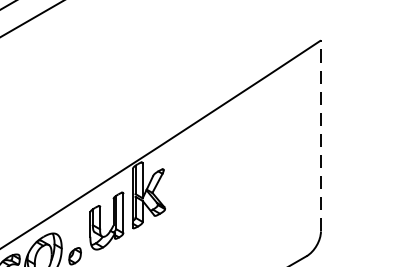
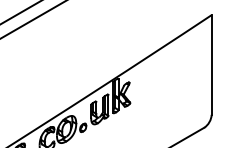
line: (320, 136) -> (211, 65), dashed -> solid

